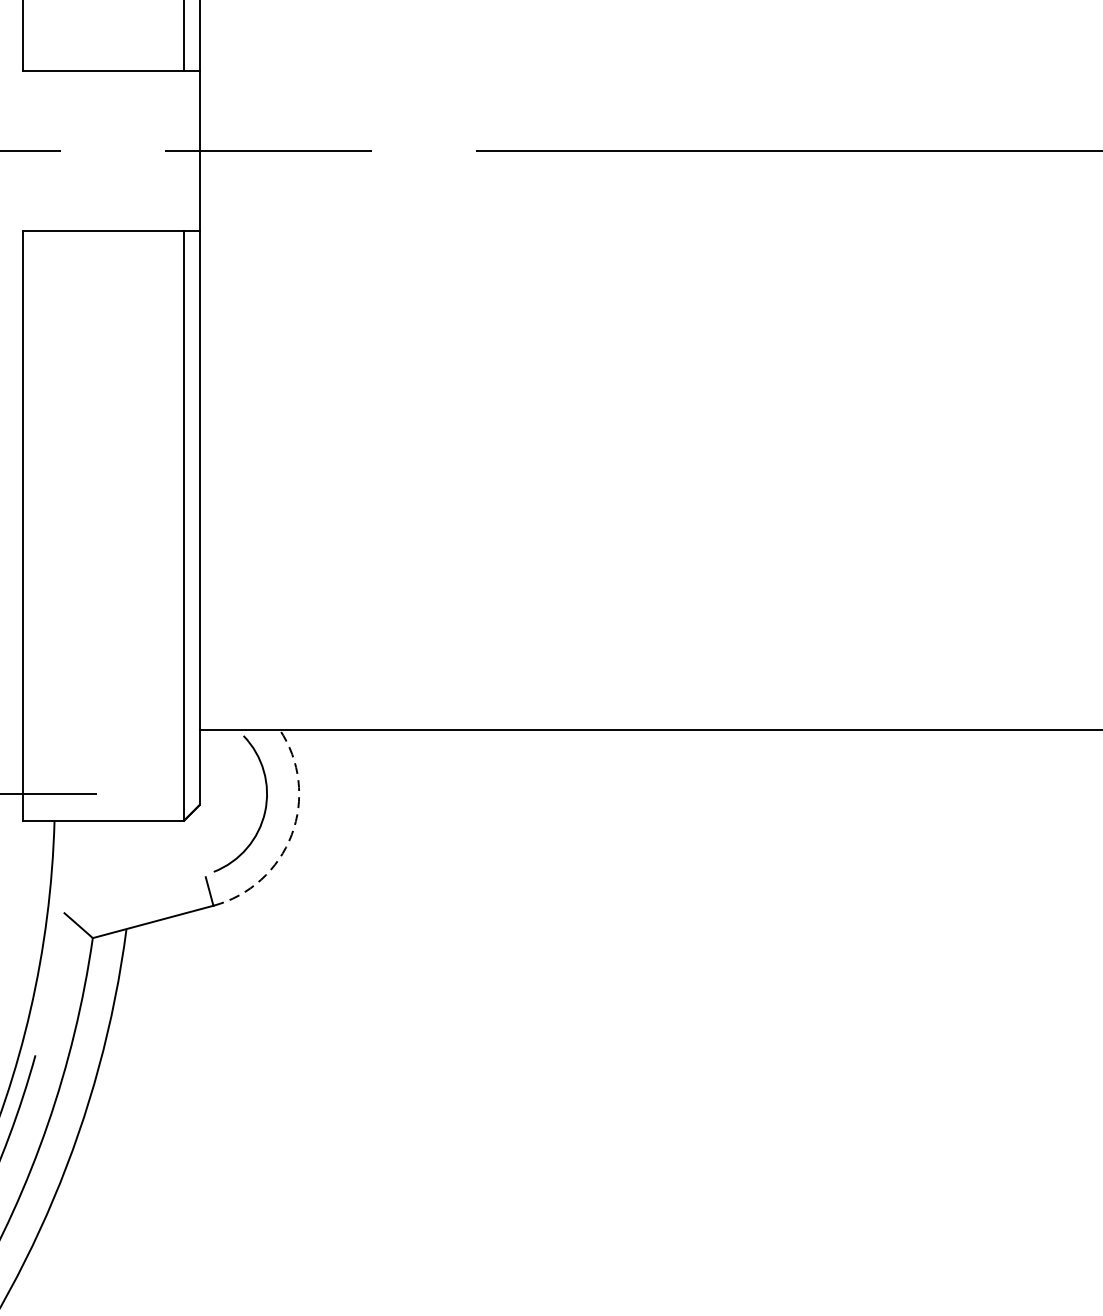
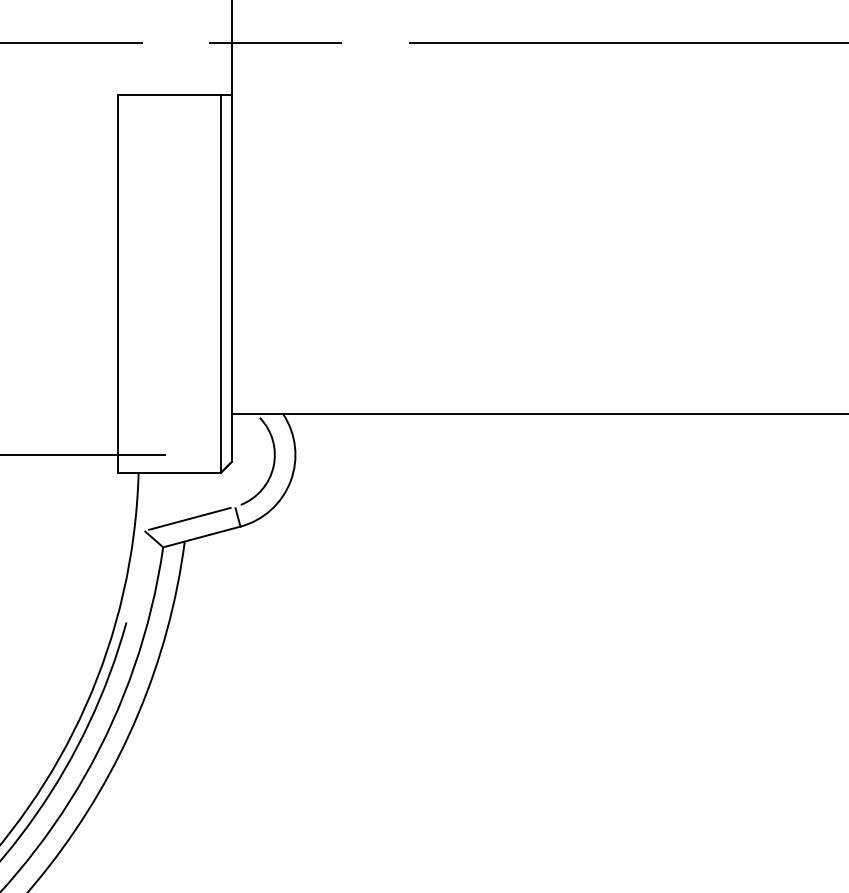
arc: (291, 835) -> (290, 481), dashed -> solid
line: (133, 893) -> (189, 518), added

